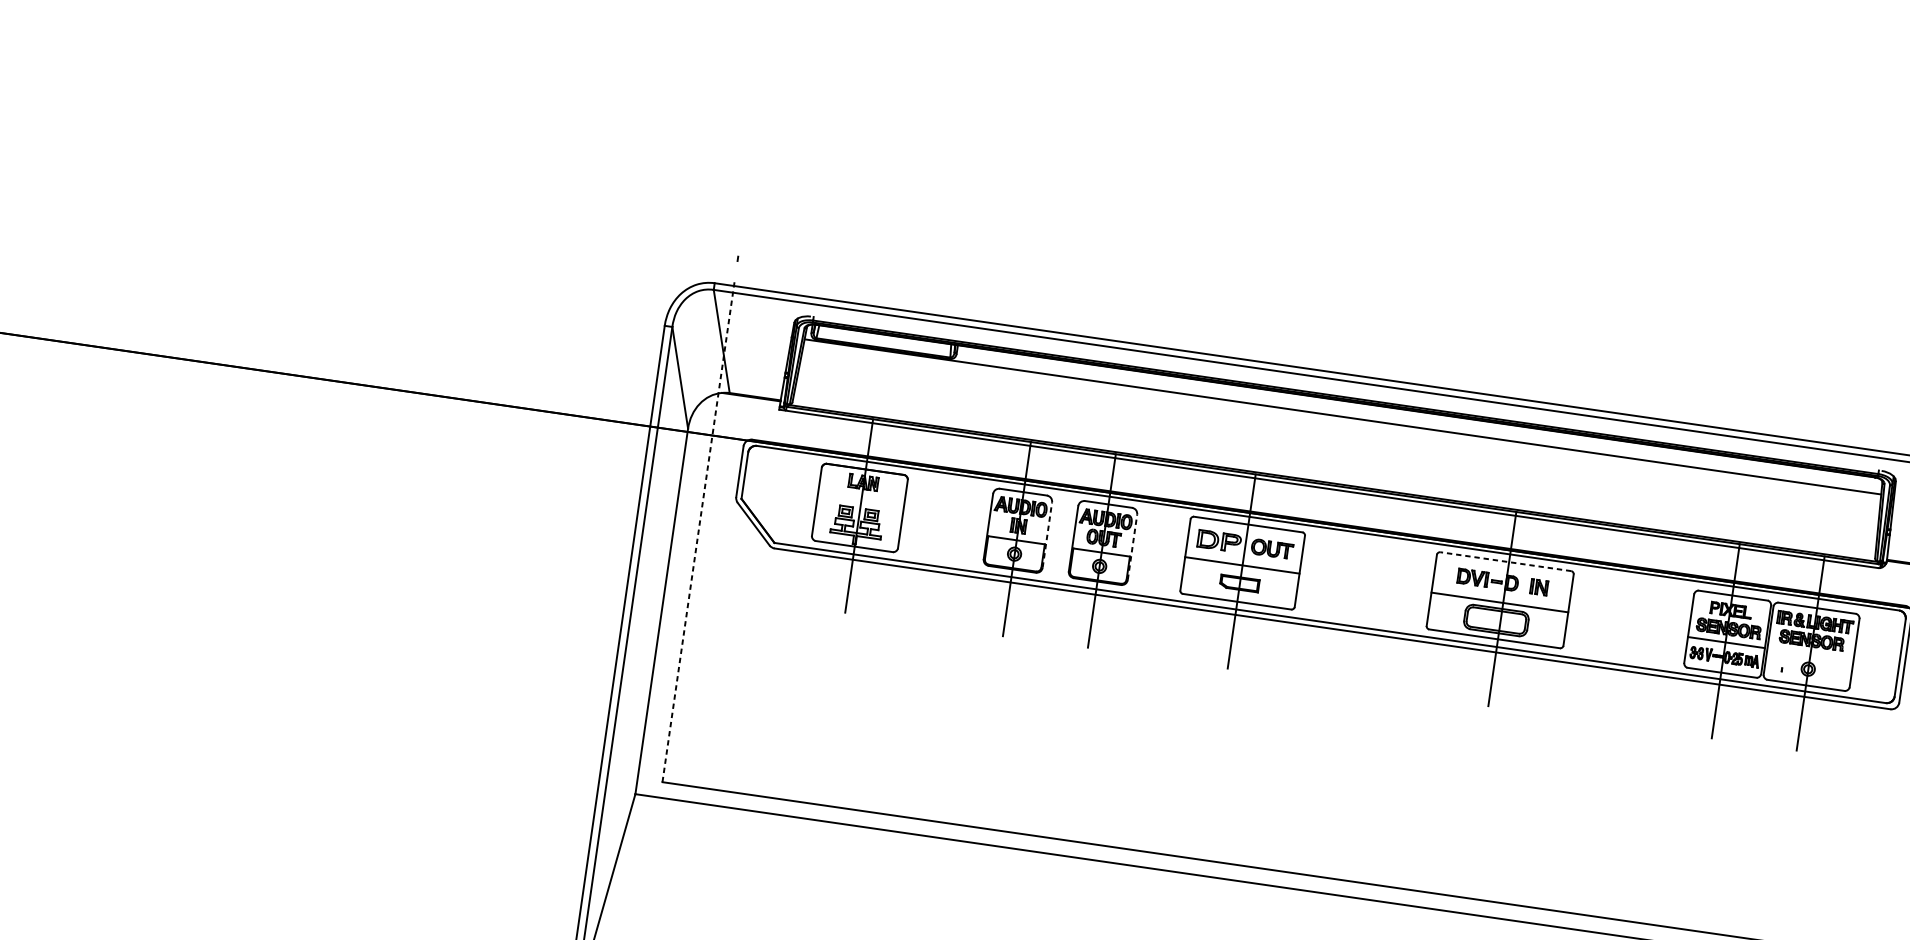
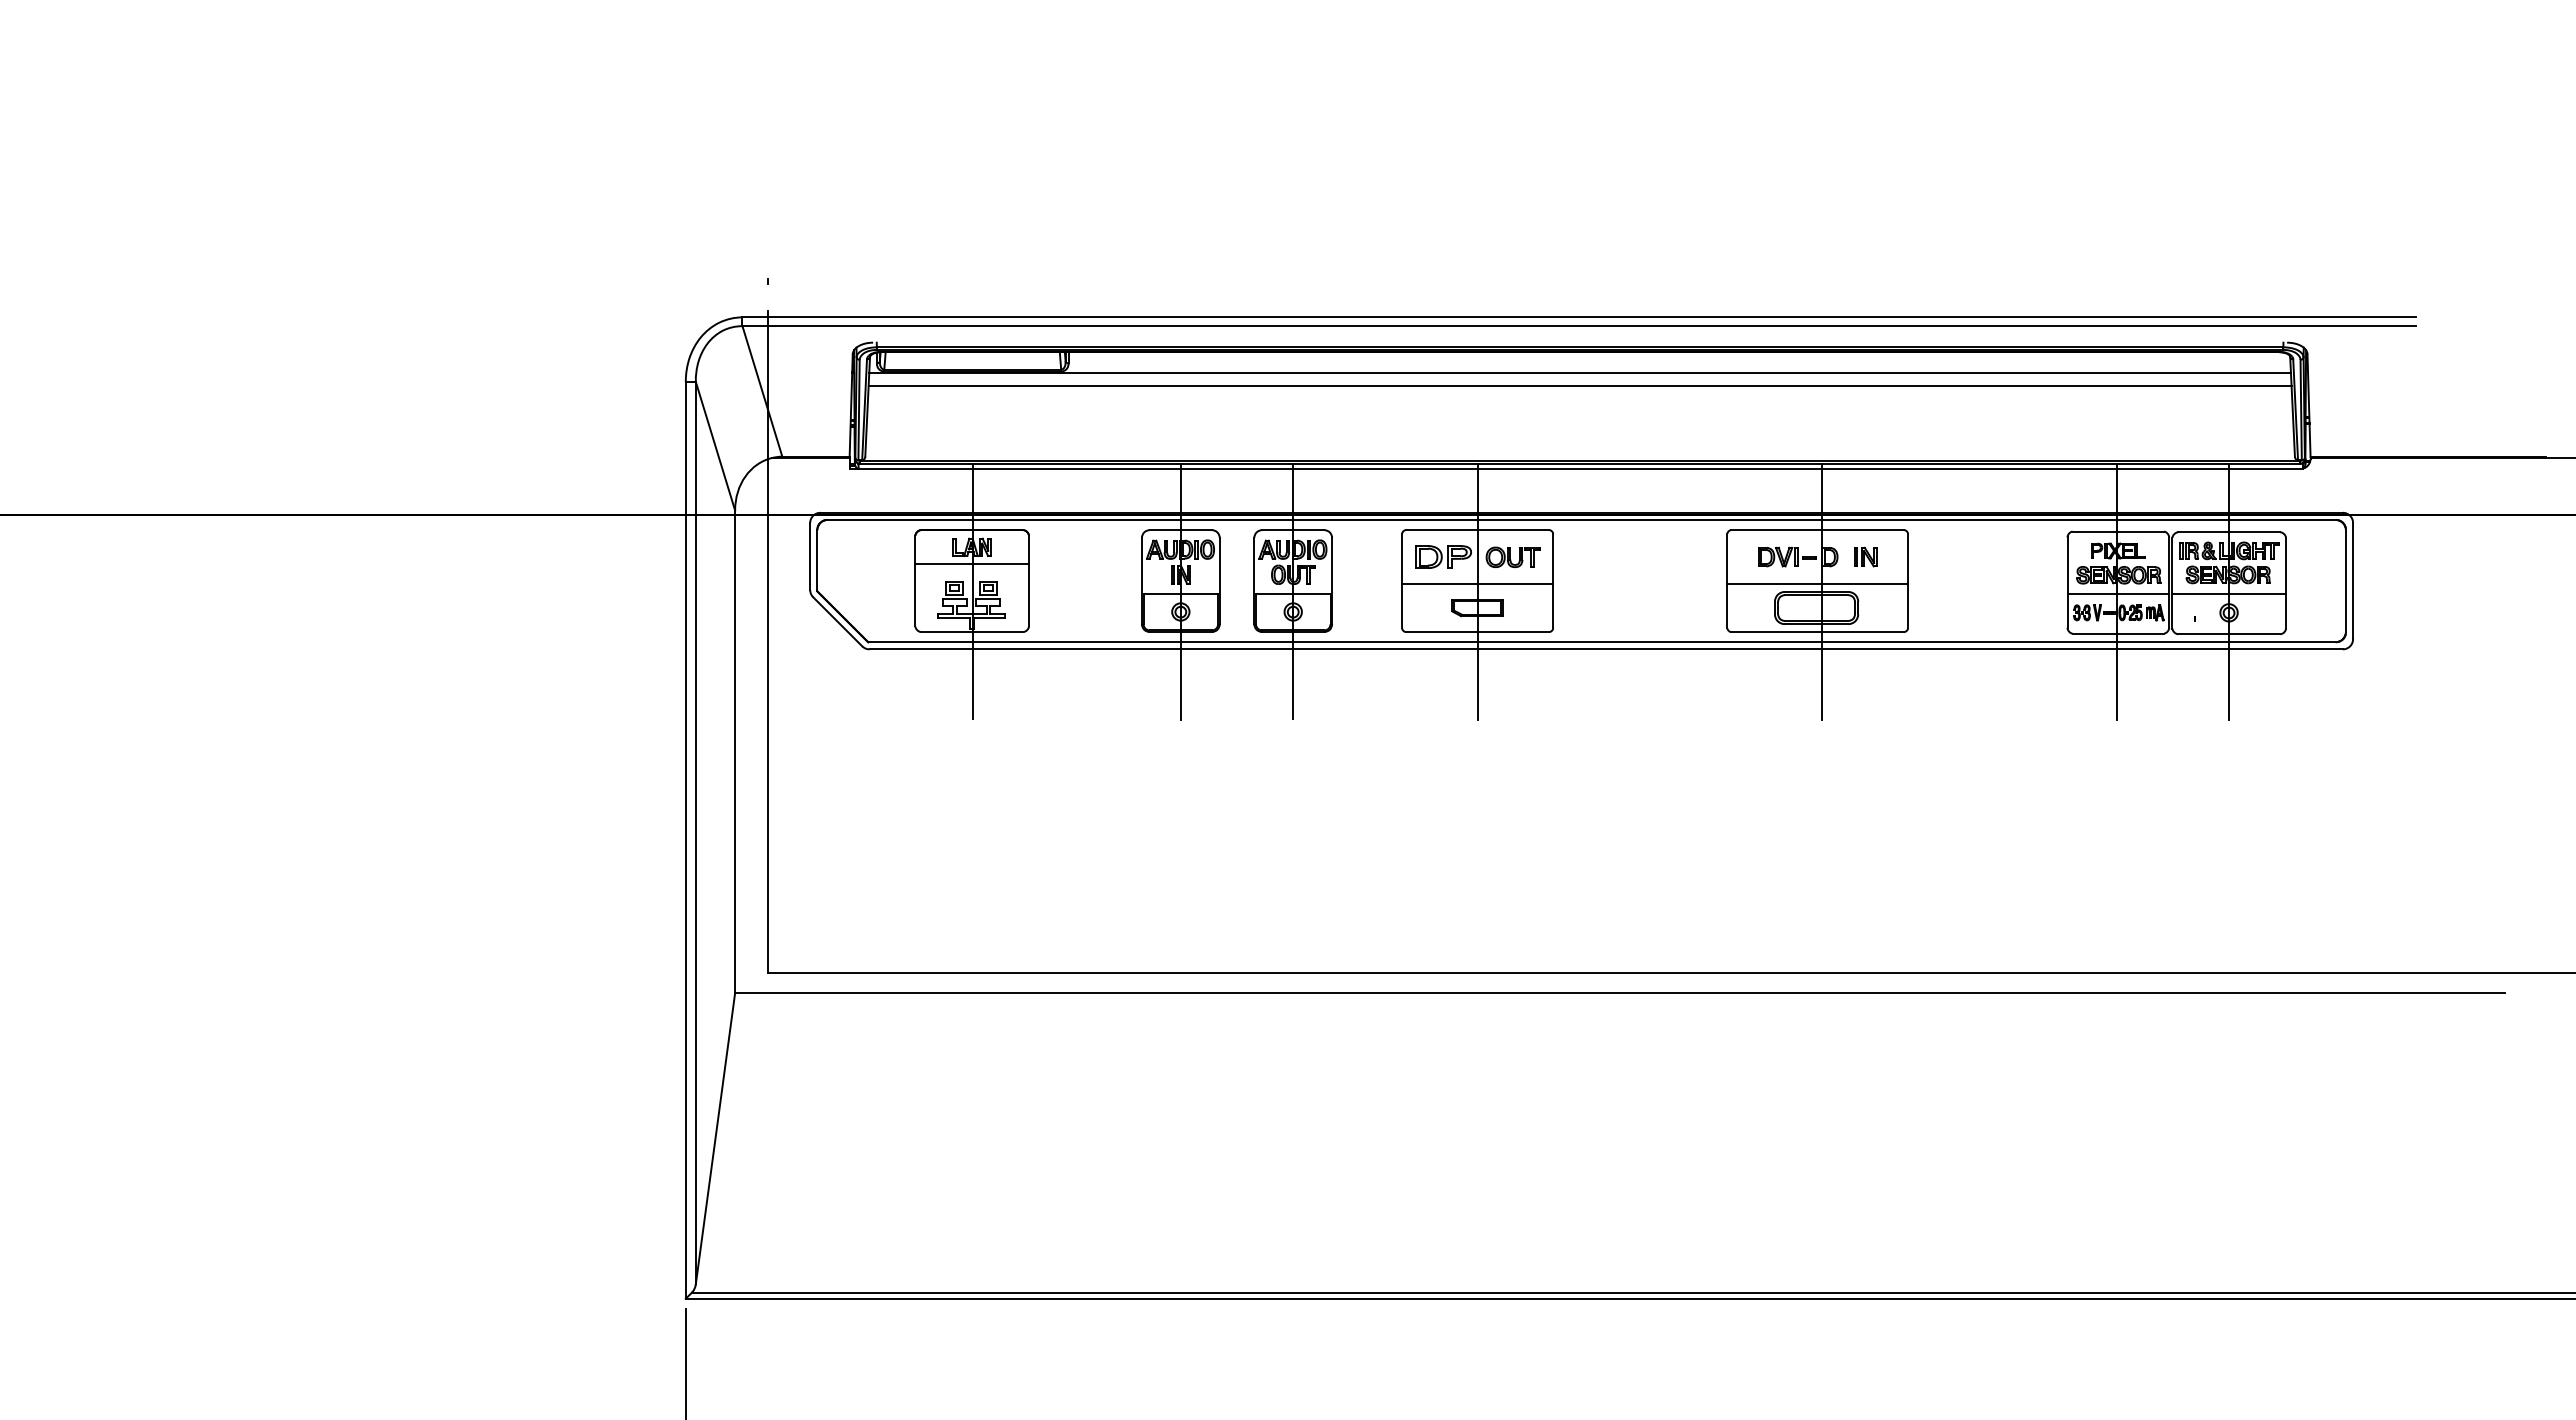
line: (1341, 426) -> (1579, 385), added
line: (861, 495) -> (971, 564), added
line: (698, 531) -> (767, 641), dashed -> solid
line: (1047, 534) -> (1219, 580), dashed -> solid
line: (1132, 546) -> (1332, 580), dashed -> solid
line: (1505, 561) -> (1817, 530), dashed -> solid
line: (1810, 654) -> (2229, 593), added

